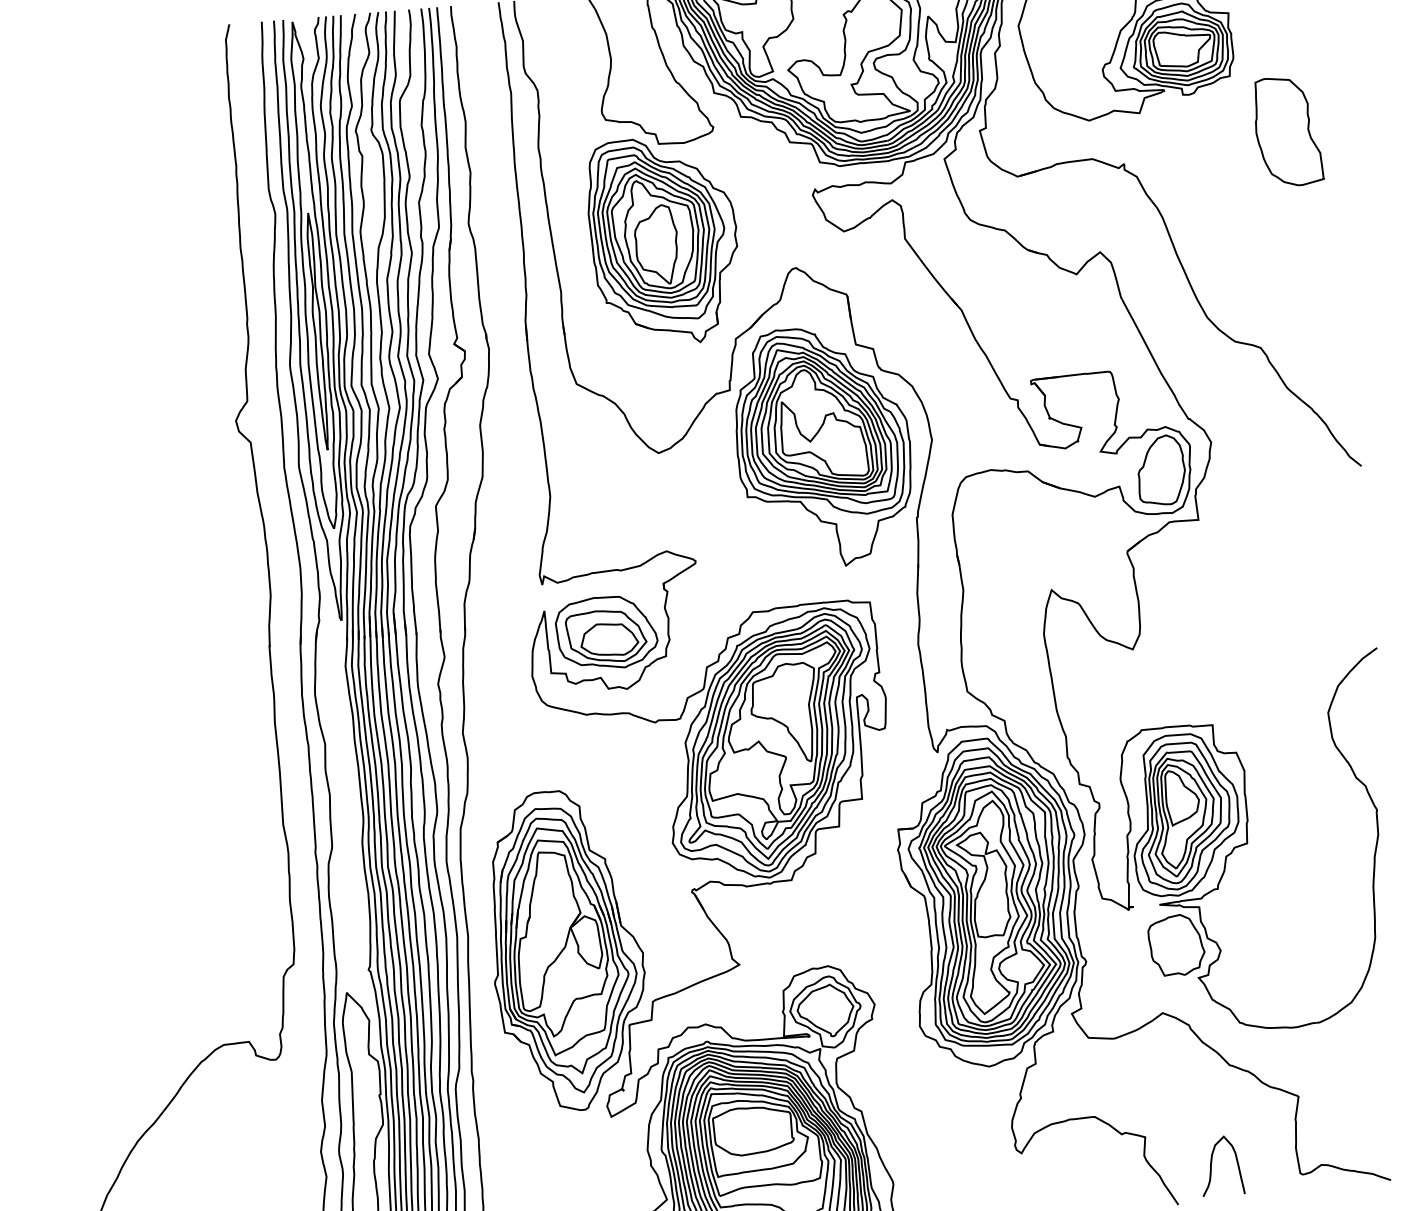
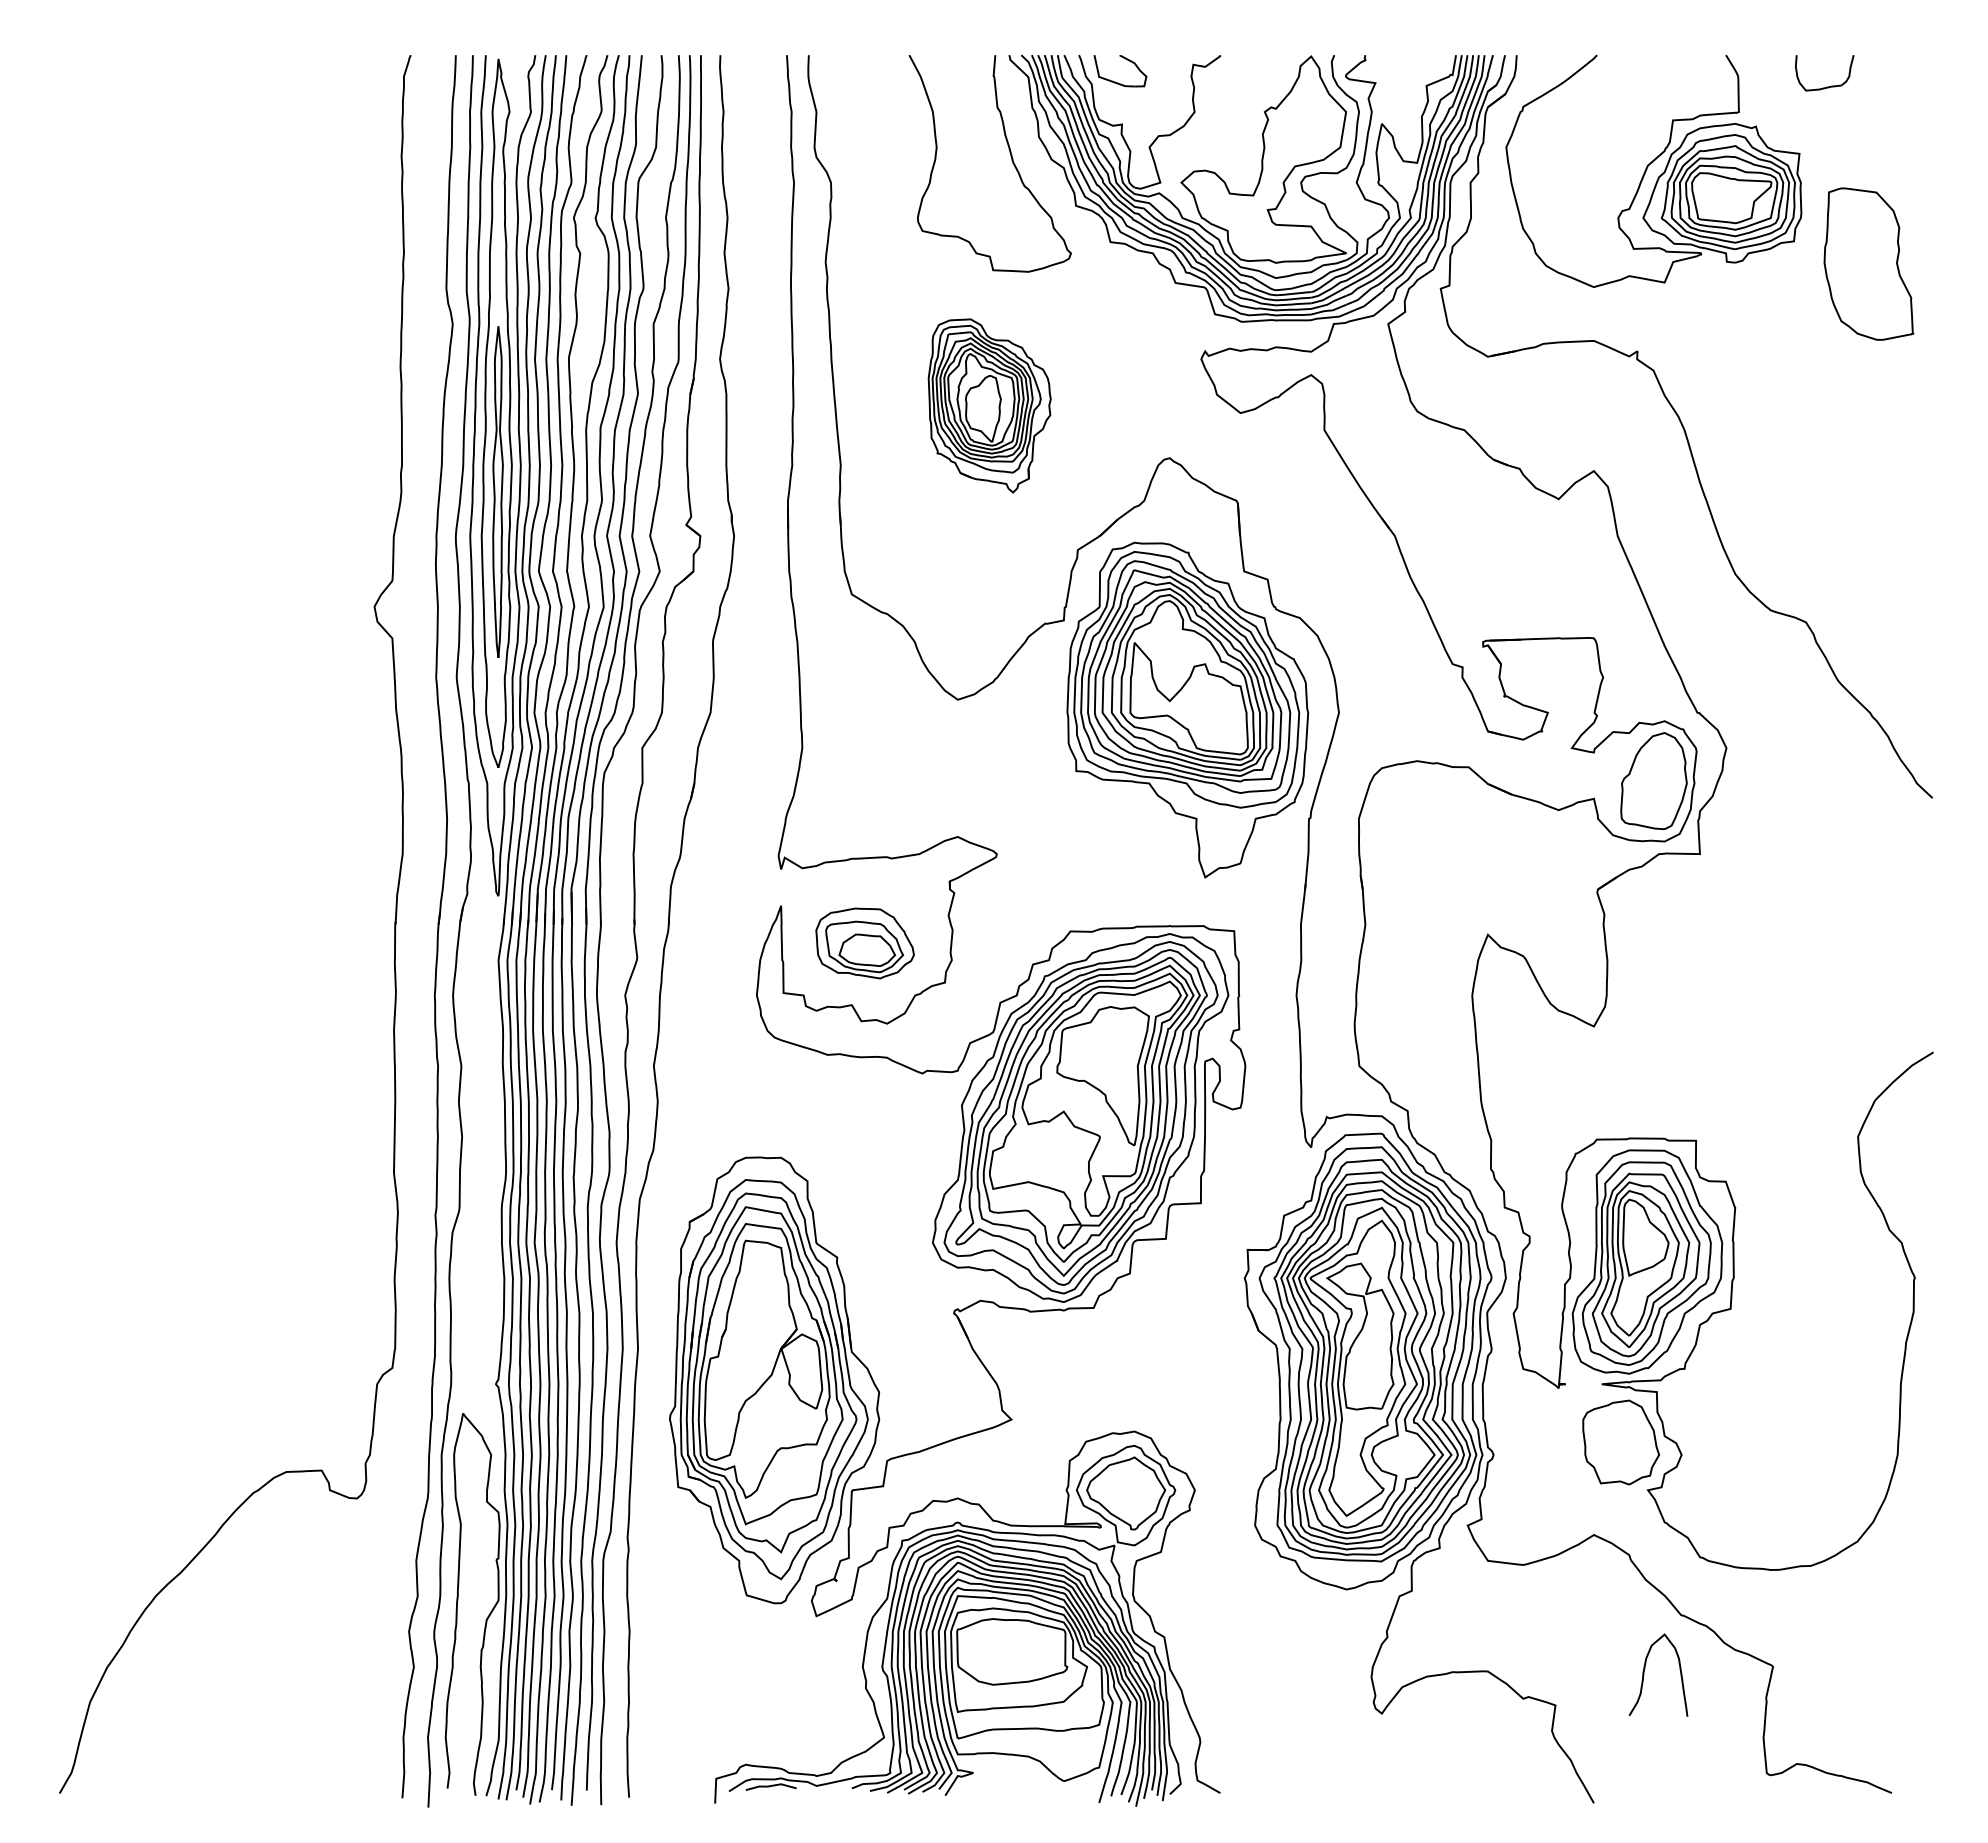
part: (1287, 131) -> (1868, 263), moved
part: (664, 240) -> (989, 405), size x0.6
part: (606, 632) -> (864, 943), size x0.7
curve: (1211, 1166) -> (1644, 1674), moved

